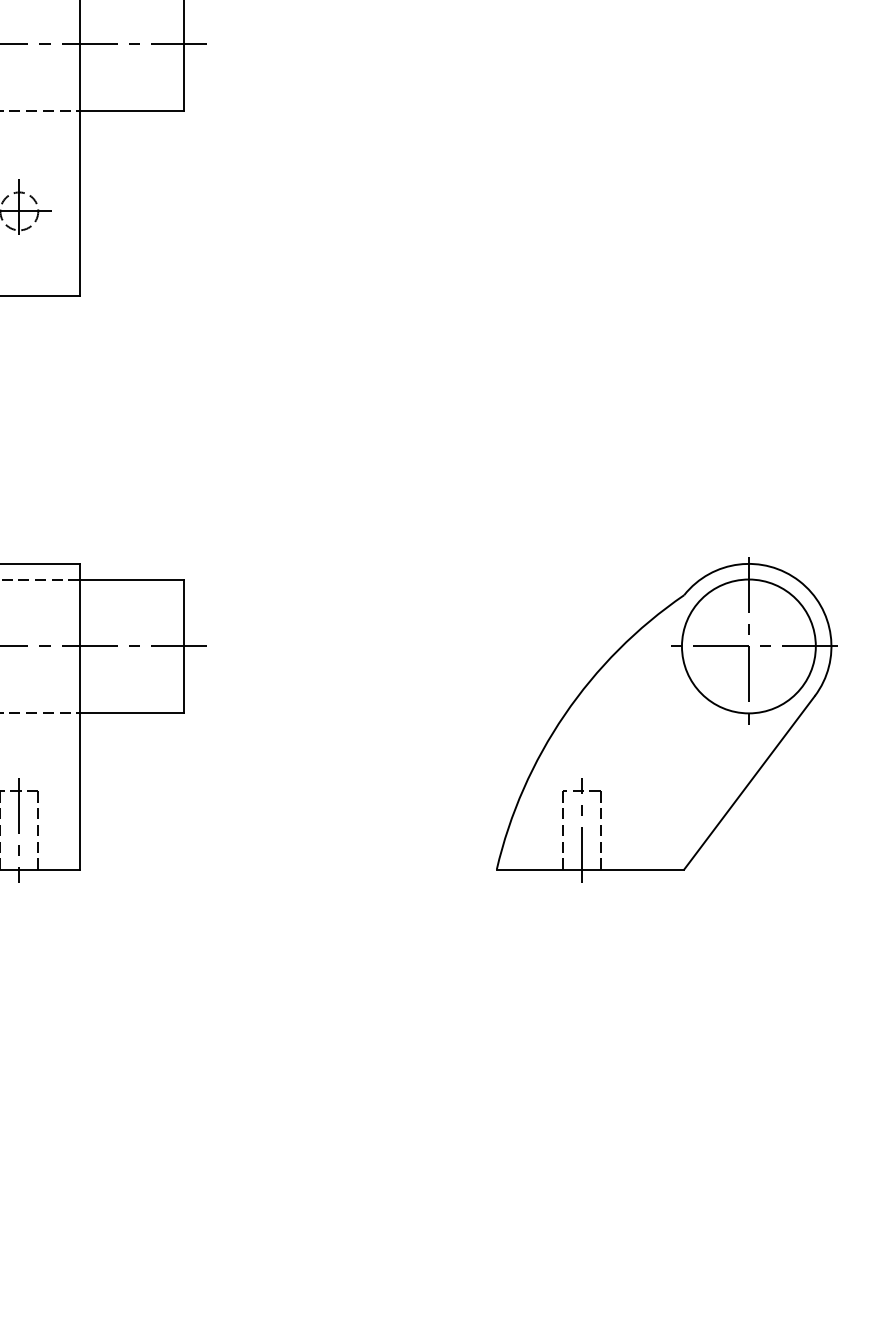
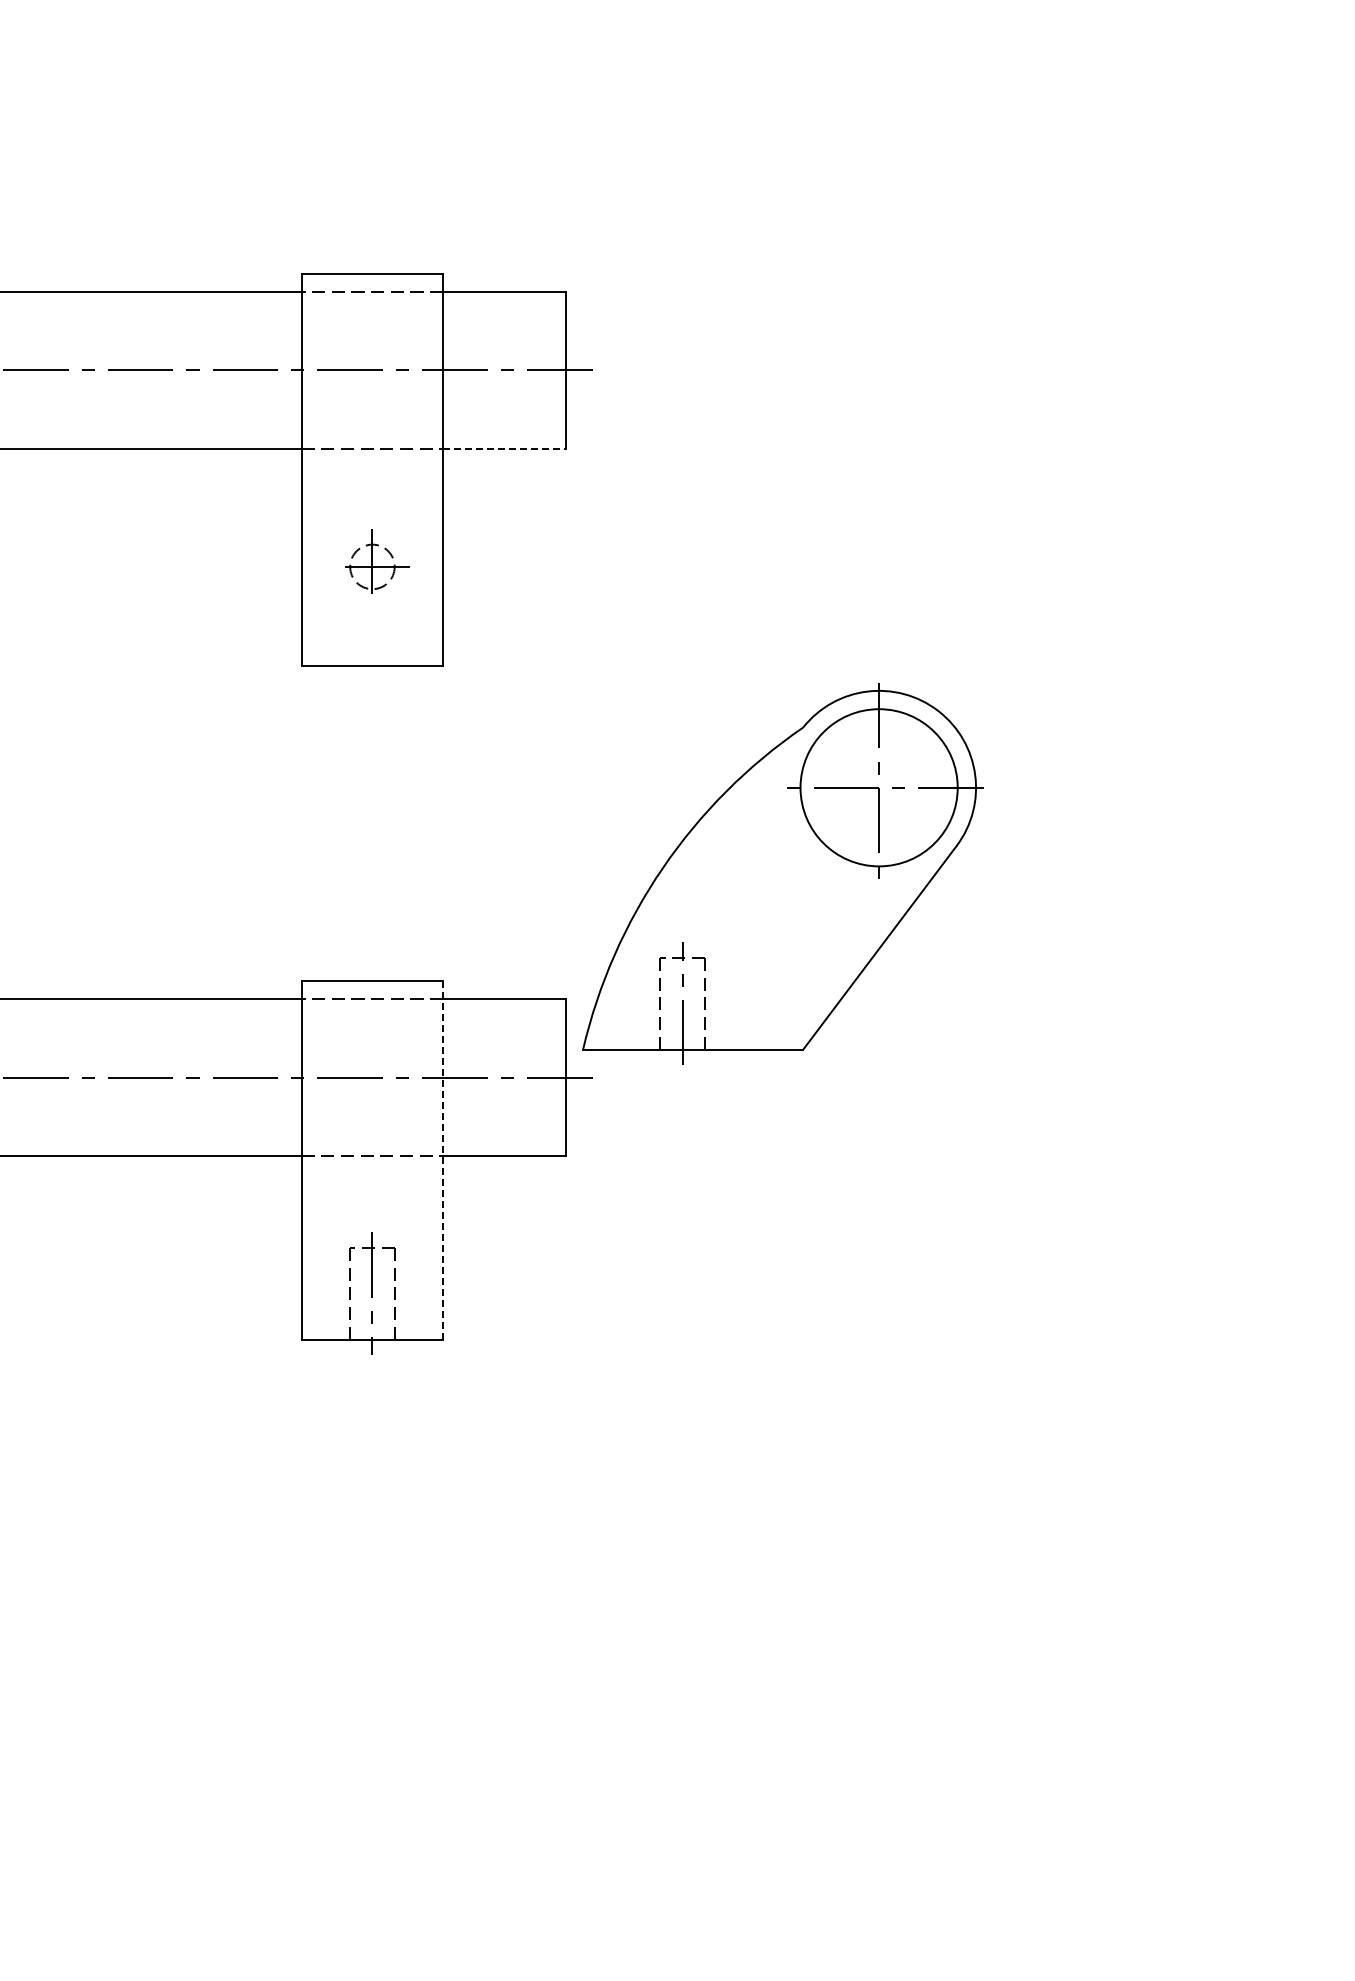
line: (131, 111) -> (504, 449), solid -> dashed
line: (79, 716) -> (443, 1160), solid -> dashed
part: (666, 719) -> (782, 873), moved

